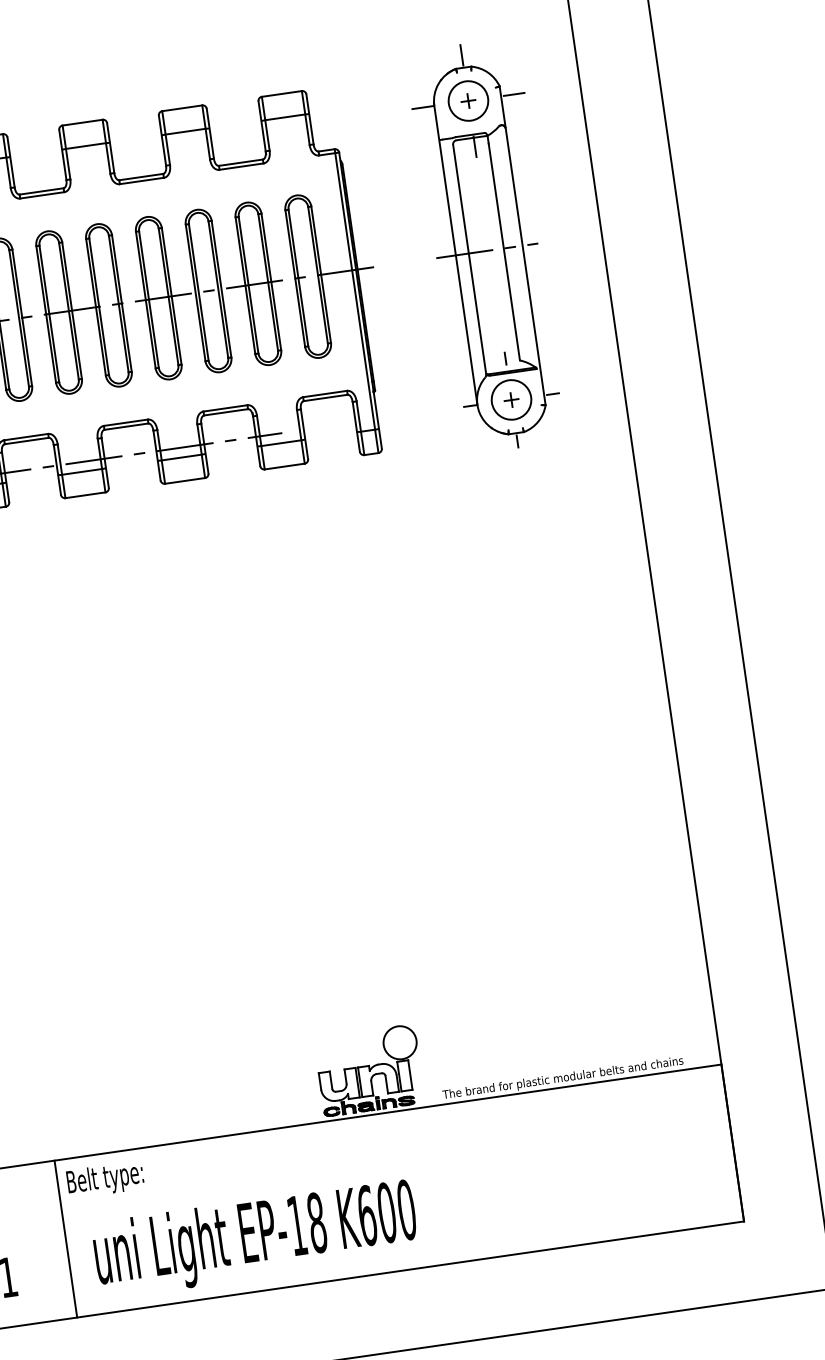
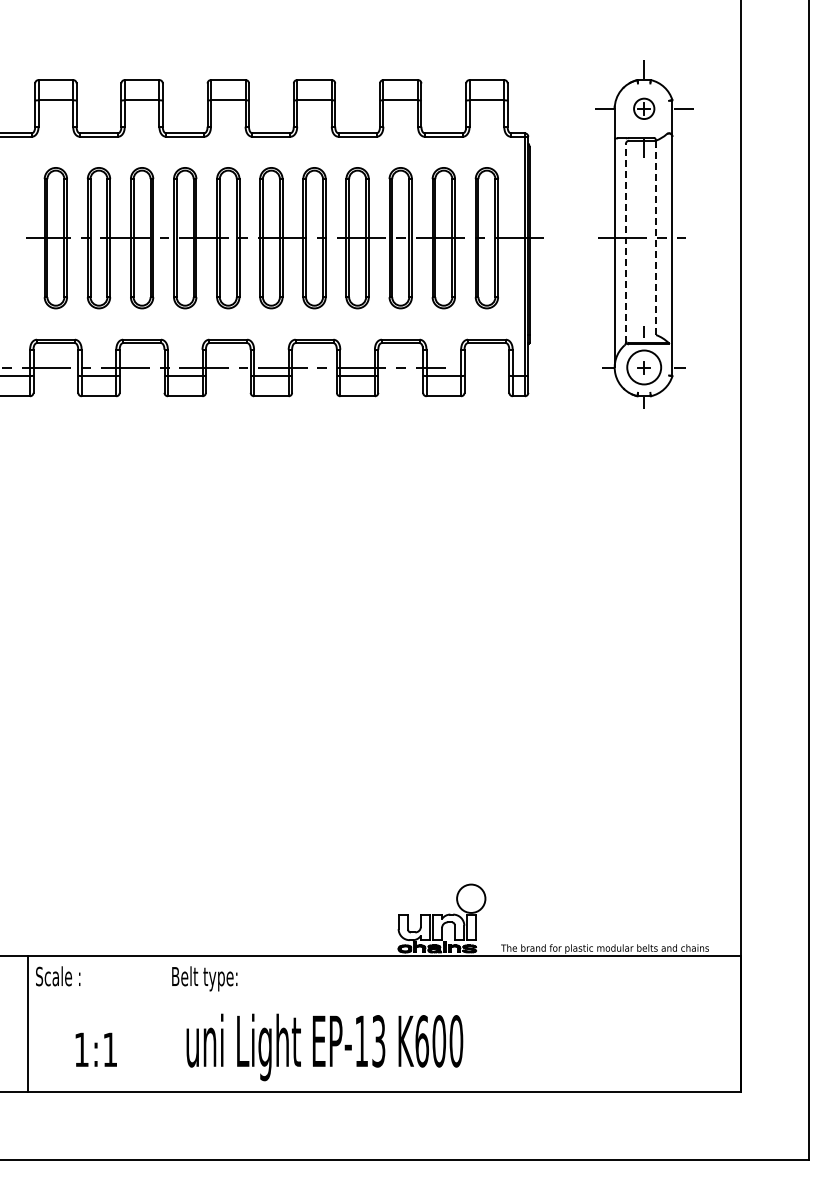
circle: (468, 100) -> (644, 108), size x0.6
line: (504, 252) -> (656, 241), solid -> dashed
line: (469, 258) -> (625, 242), solid -> dashed
text: (316, 1223) -> (378, 1041), EP-18 -> EP-13
line: (65, 1239) -> (163, 1024), removed

